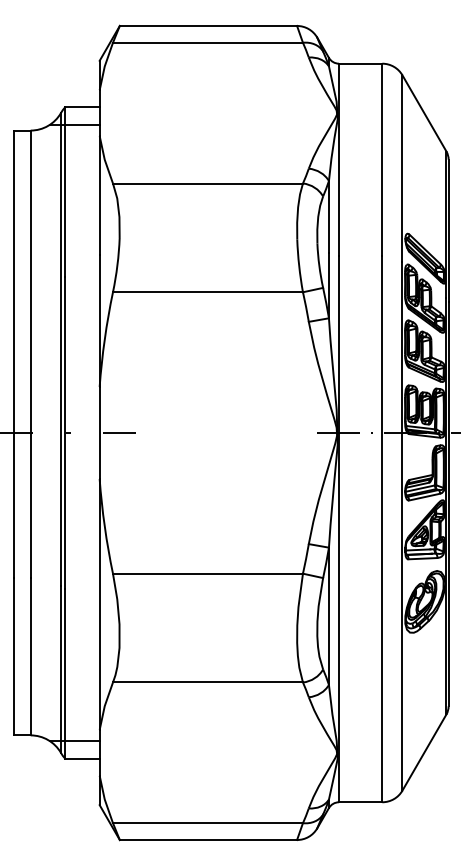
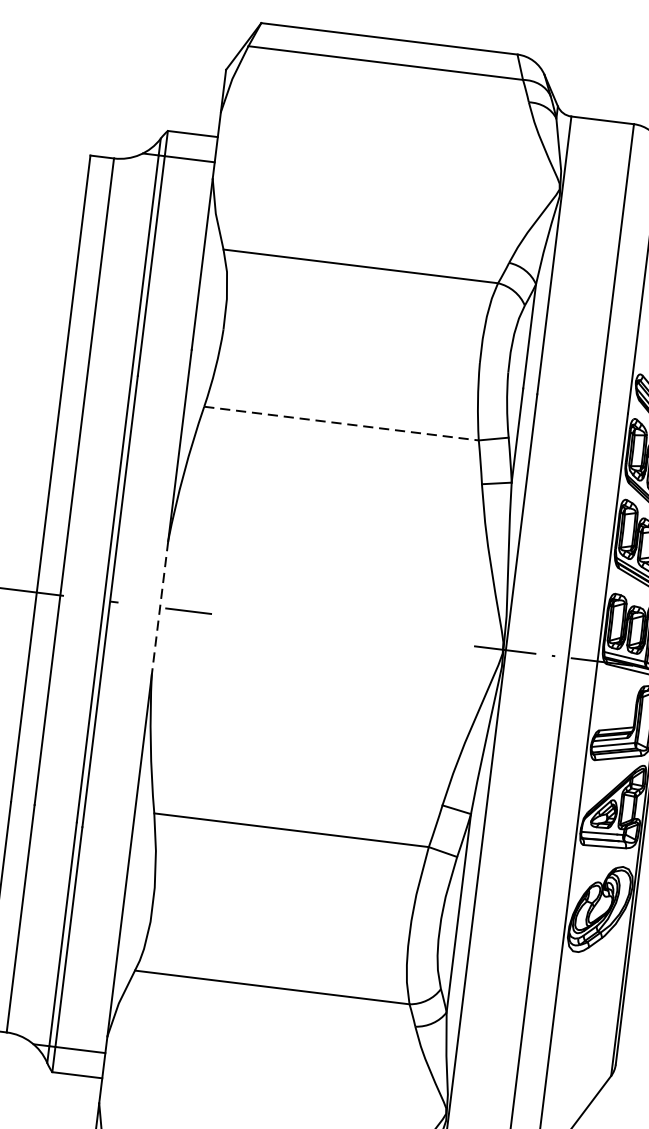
line: (207, 292) -> (340, 423), solid -> dashed
line: (99, 433) -> (159, 608), solid -> dashed

